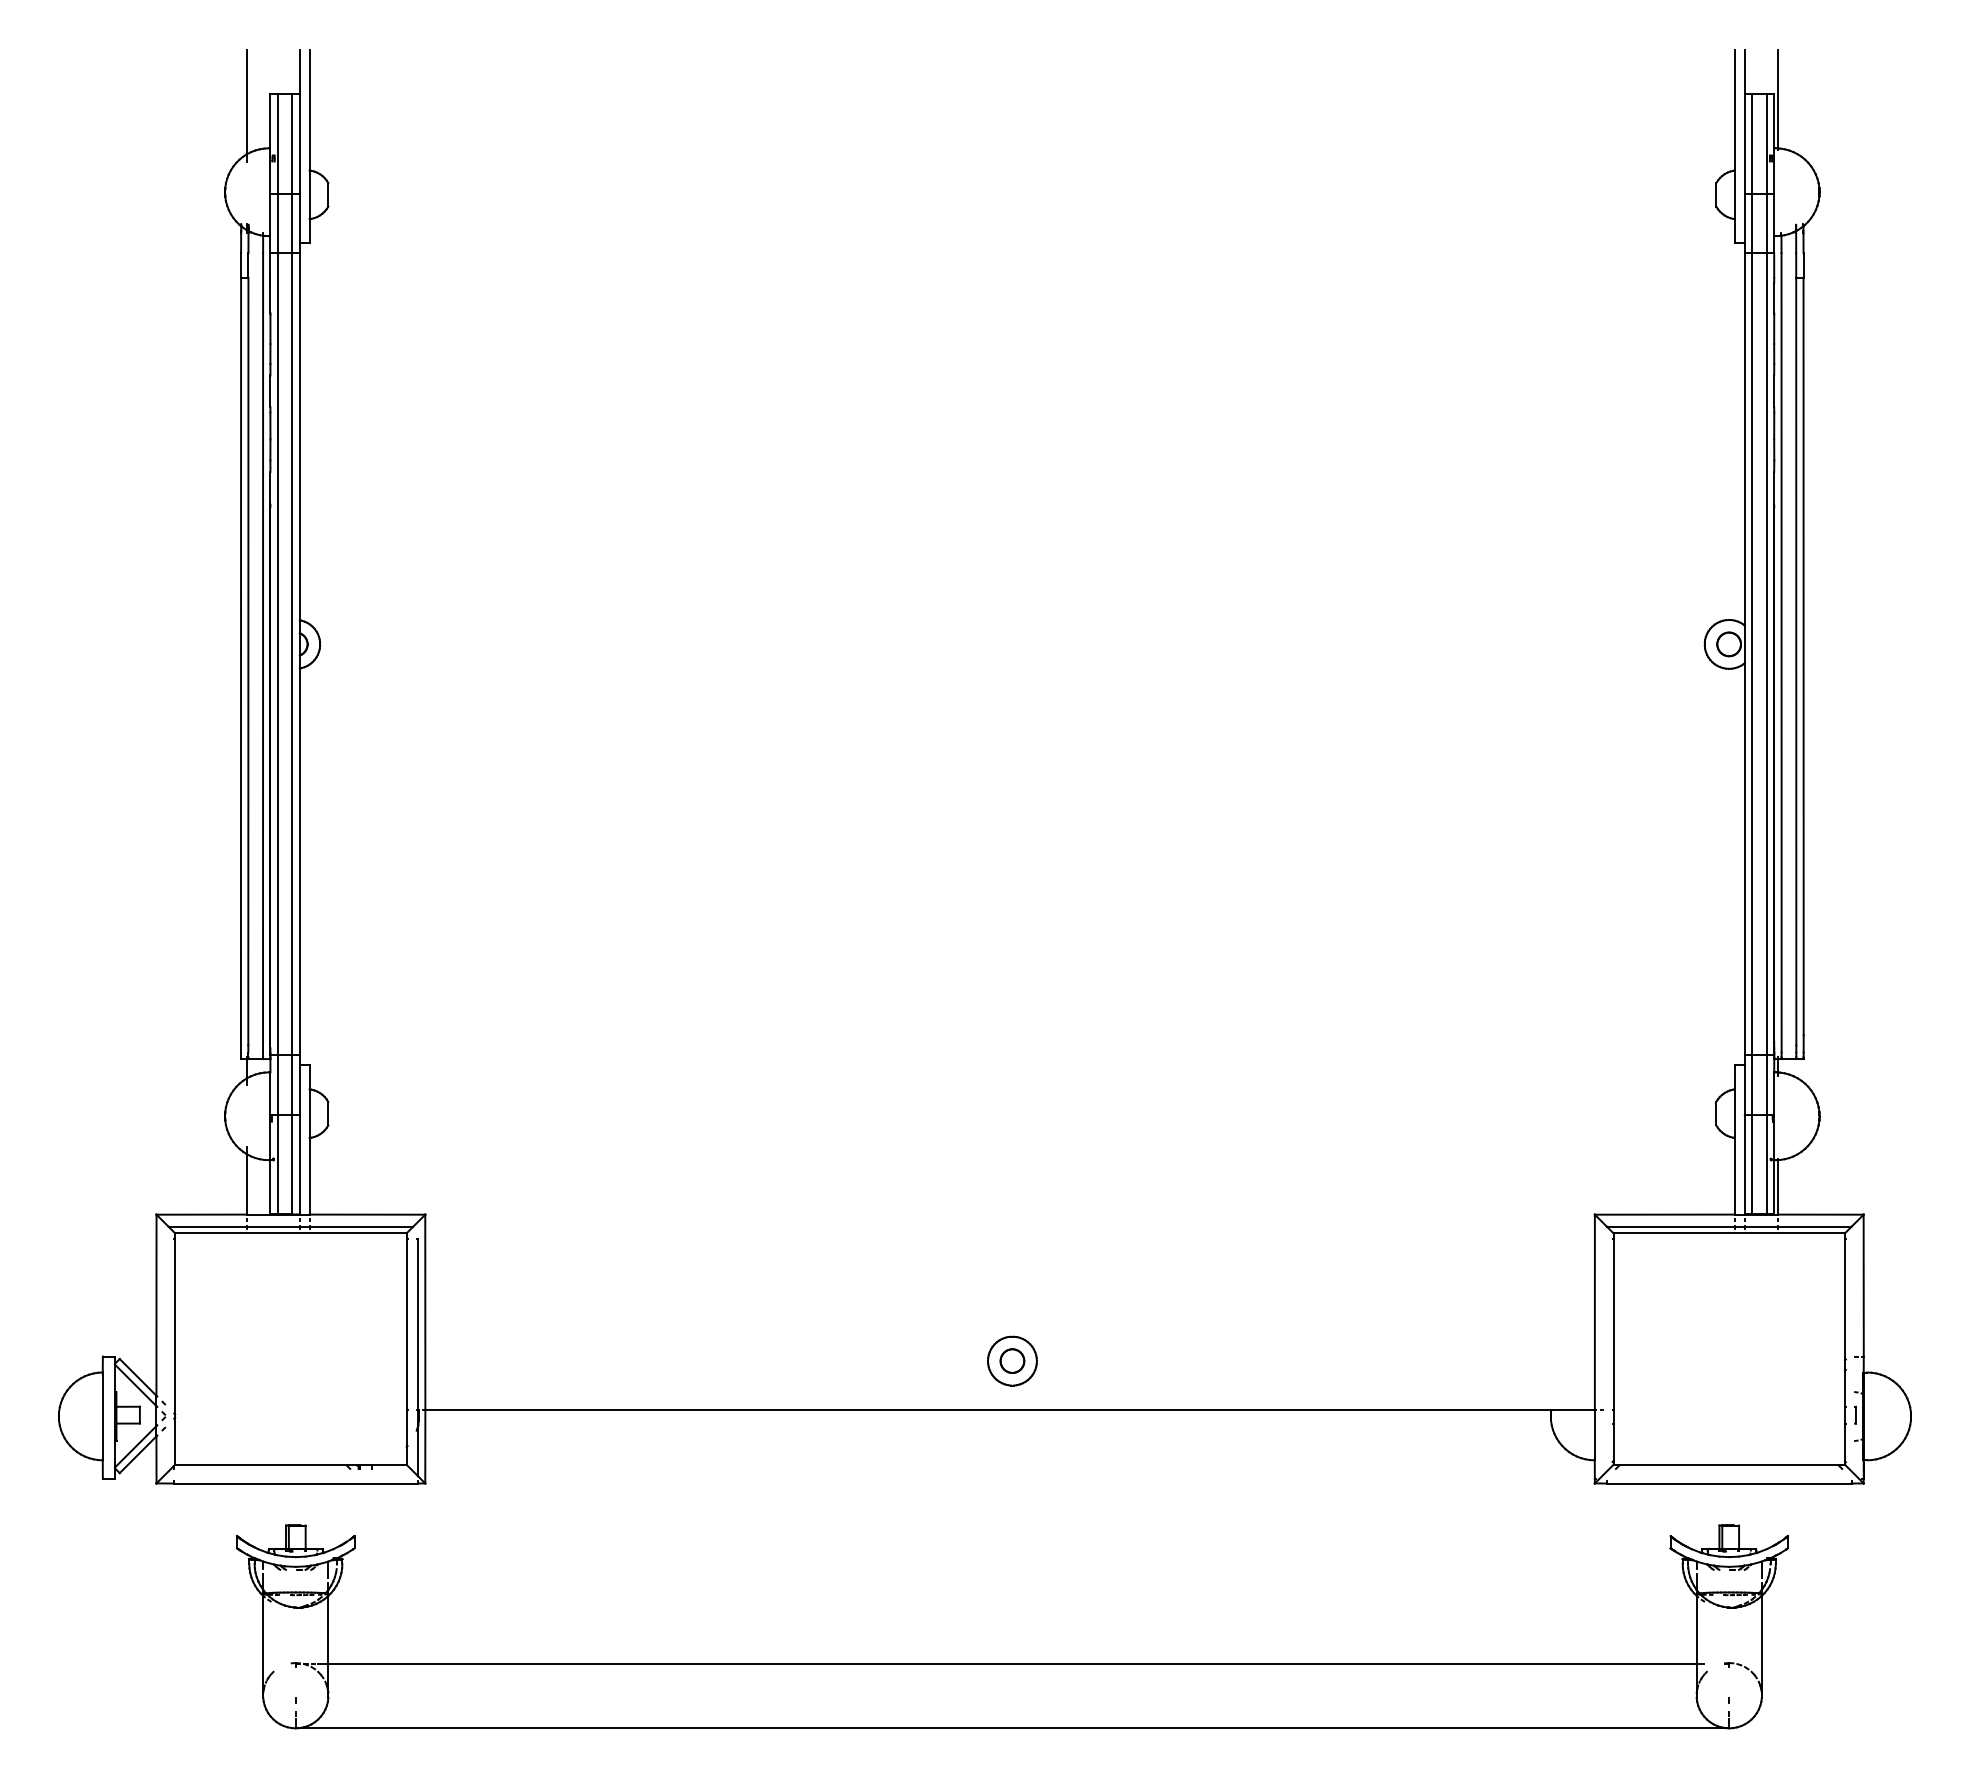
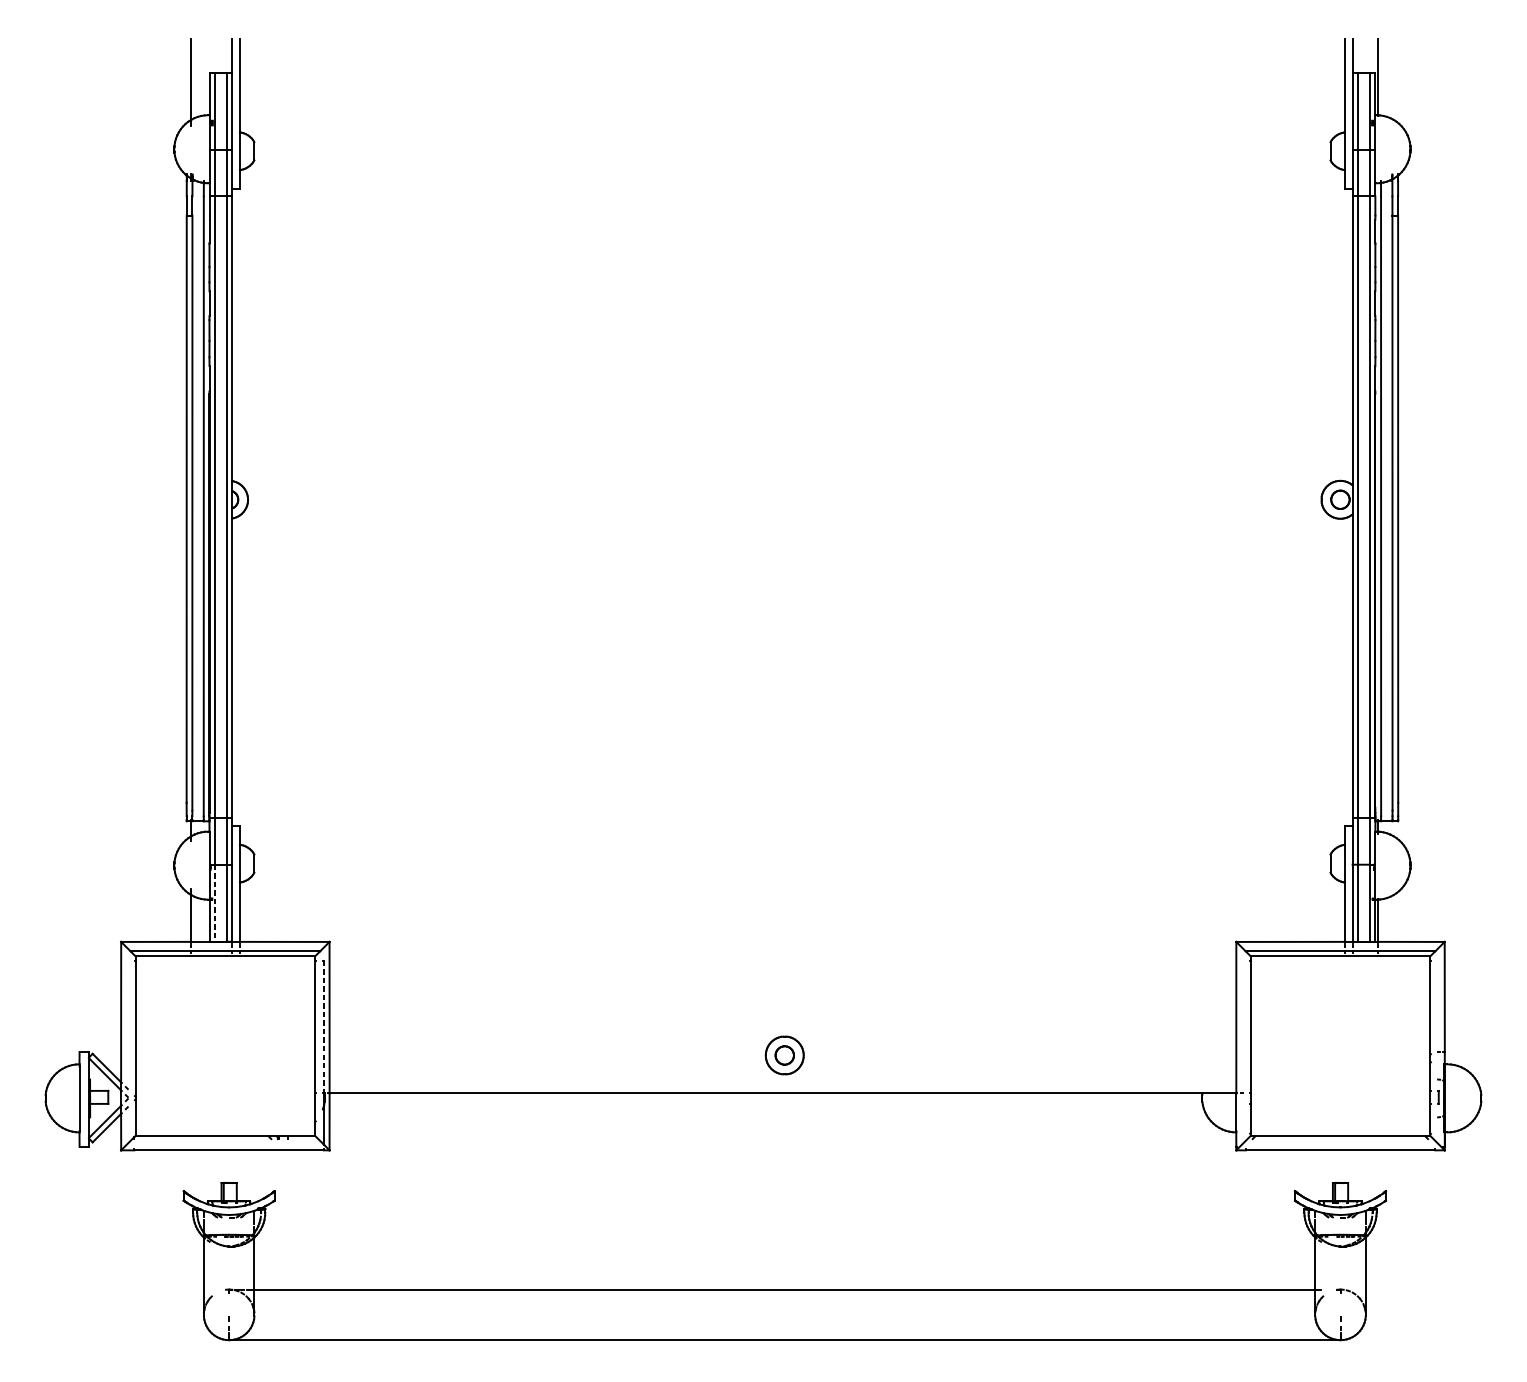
line: (277, 1164) -> (214, 903), solid -> dashed
line: (418, 1324) -> (324, 1027), solid -> dashed

